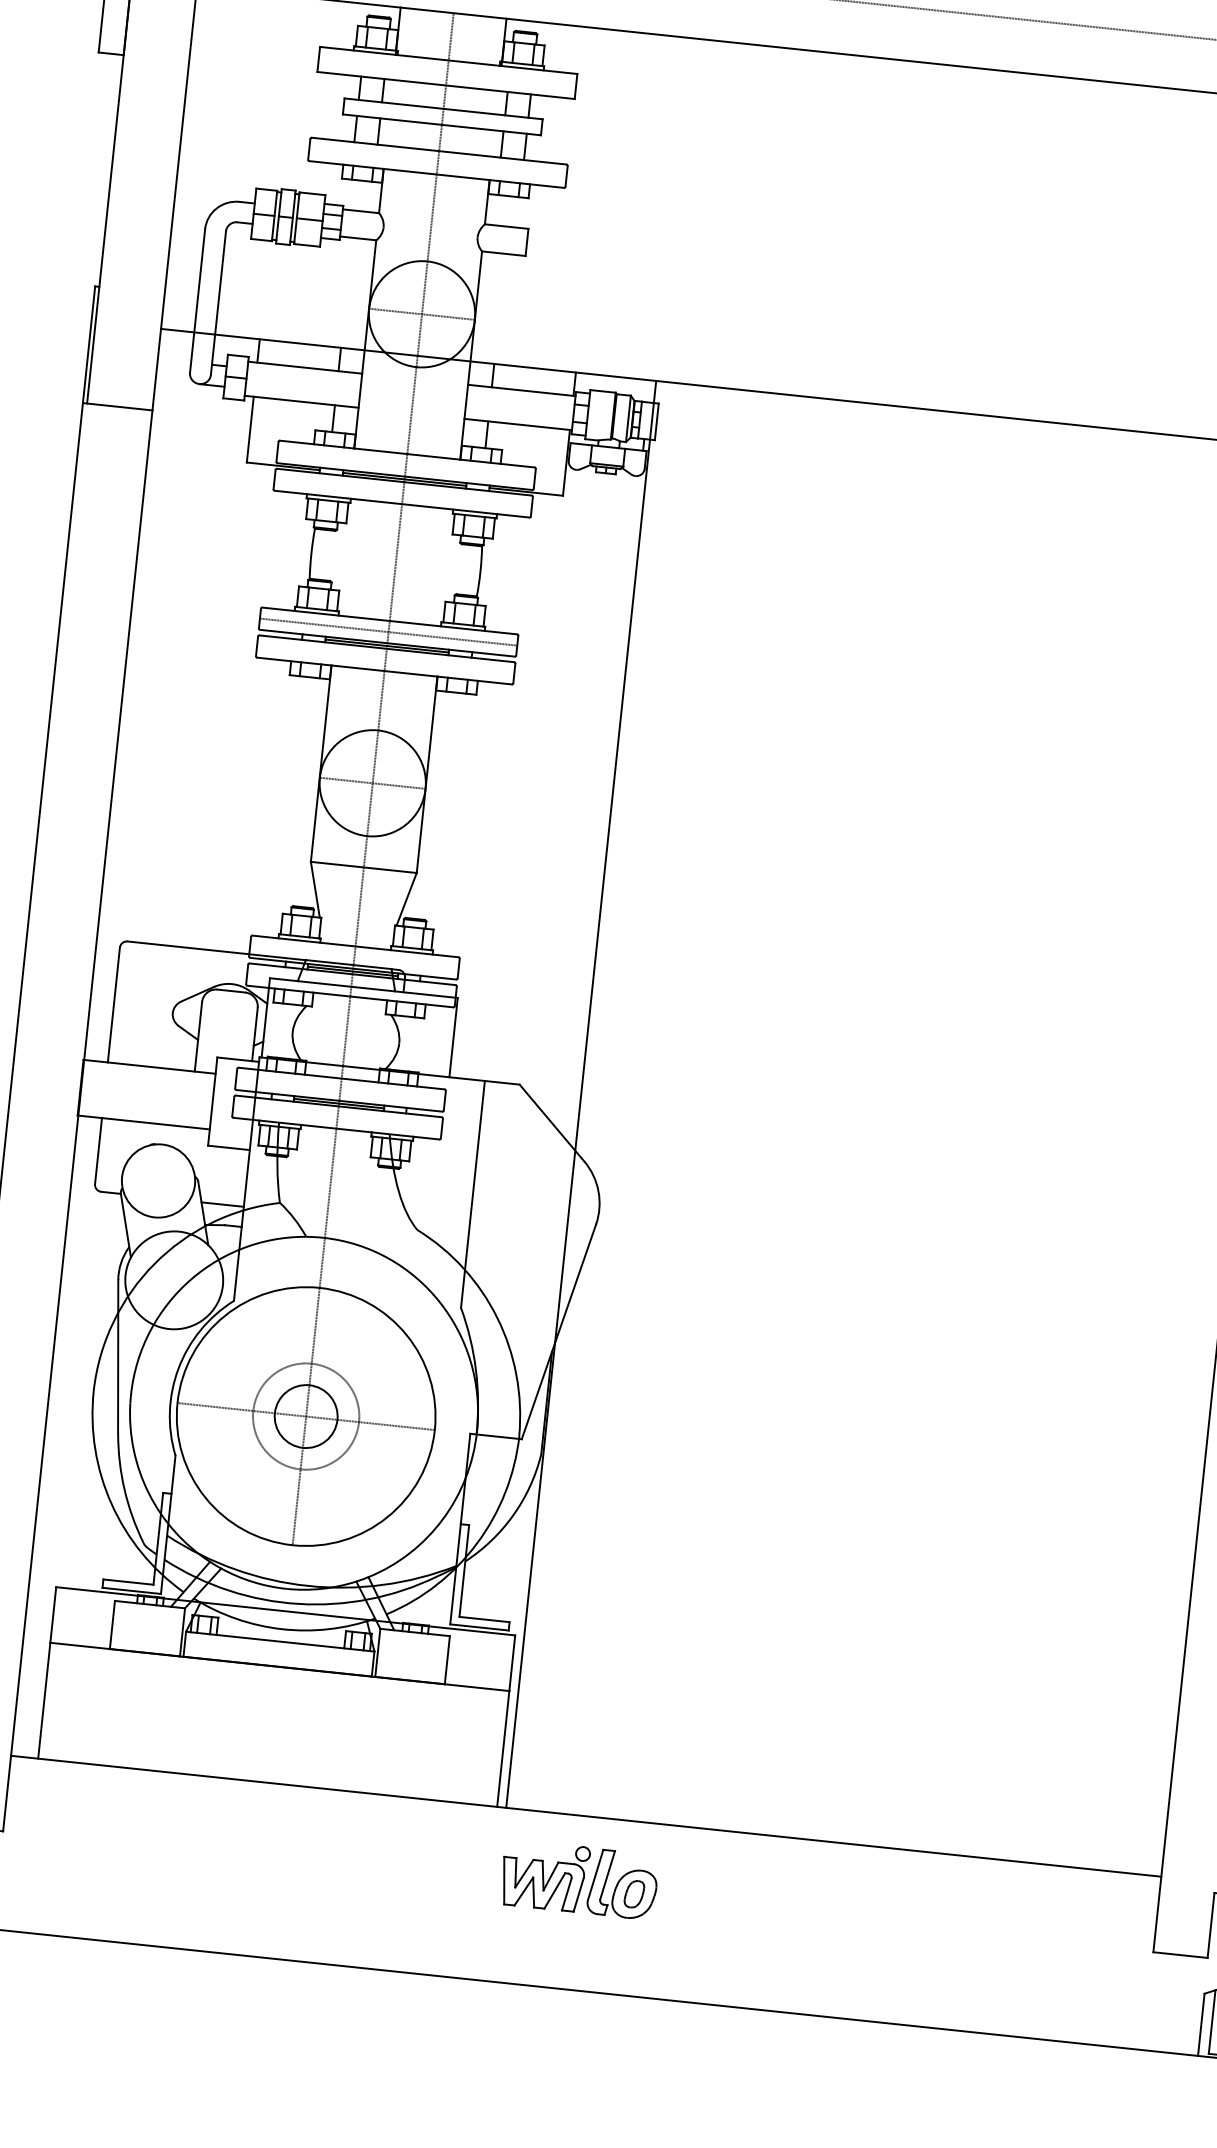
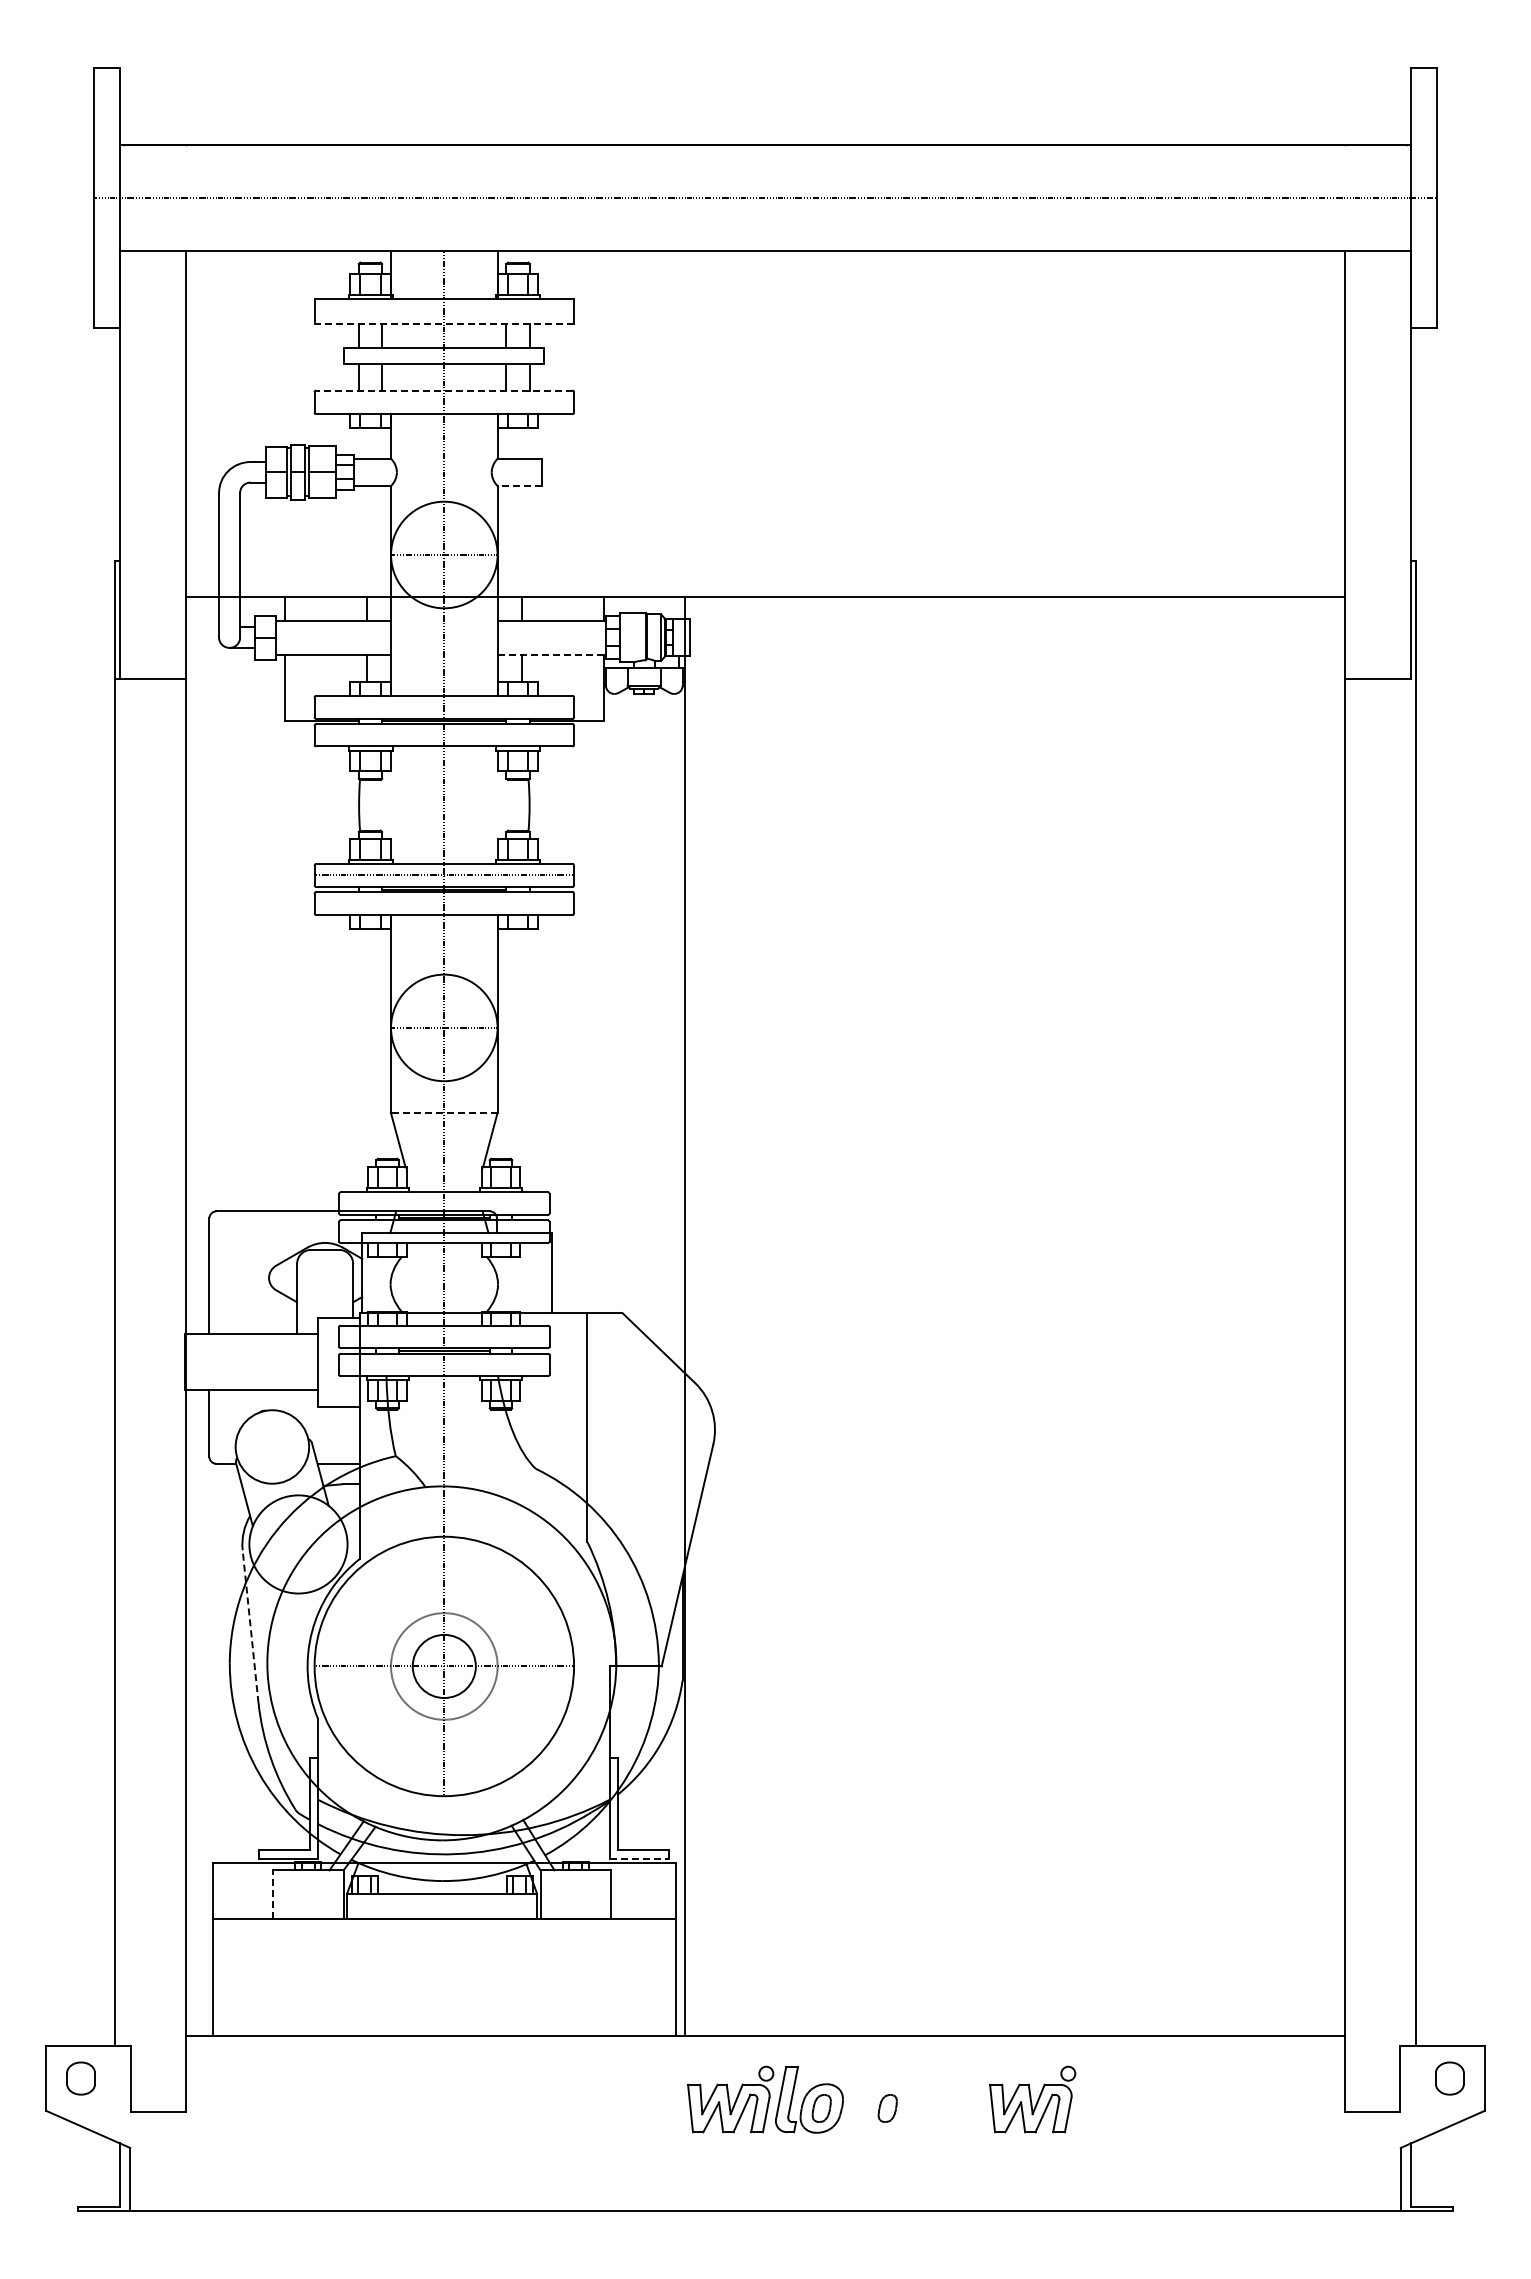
line: (446, 85) -> (444, 324), solid -> dashed
line: (438, 151) -> (443, 390), solid -> dashed
line: (503, 254) -> (519, 486), solid -> dashed
line: (518, 424) -> (552, 654), solid -> dashed
line: (363, 867) -> (443, 1112), solid -> dashed
line: (118, 1356) -> (250, 1626), solid -> dashed
line: (112, 1624) -> (272, 1894), solid -> dashed
line: (479, 1627) -> (639, 1858), solid -> dashed
part: (699, 1901) -> (887, 2108), added
part: (844, 1907) -> (1032, 2099), added

